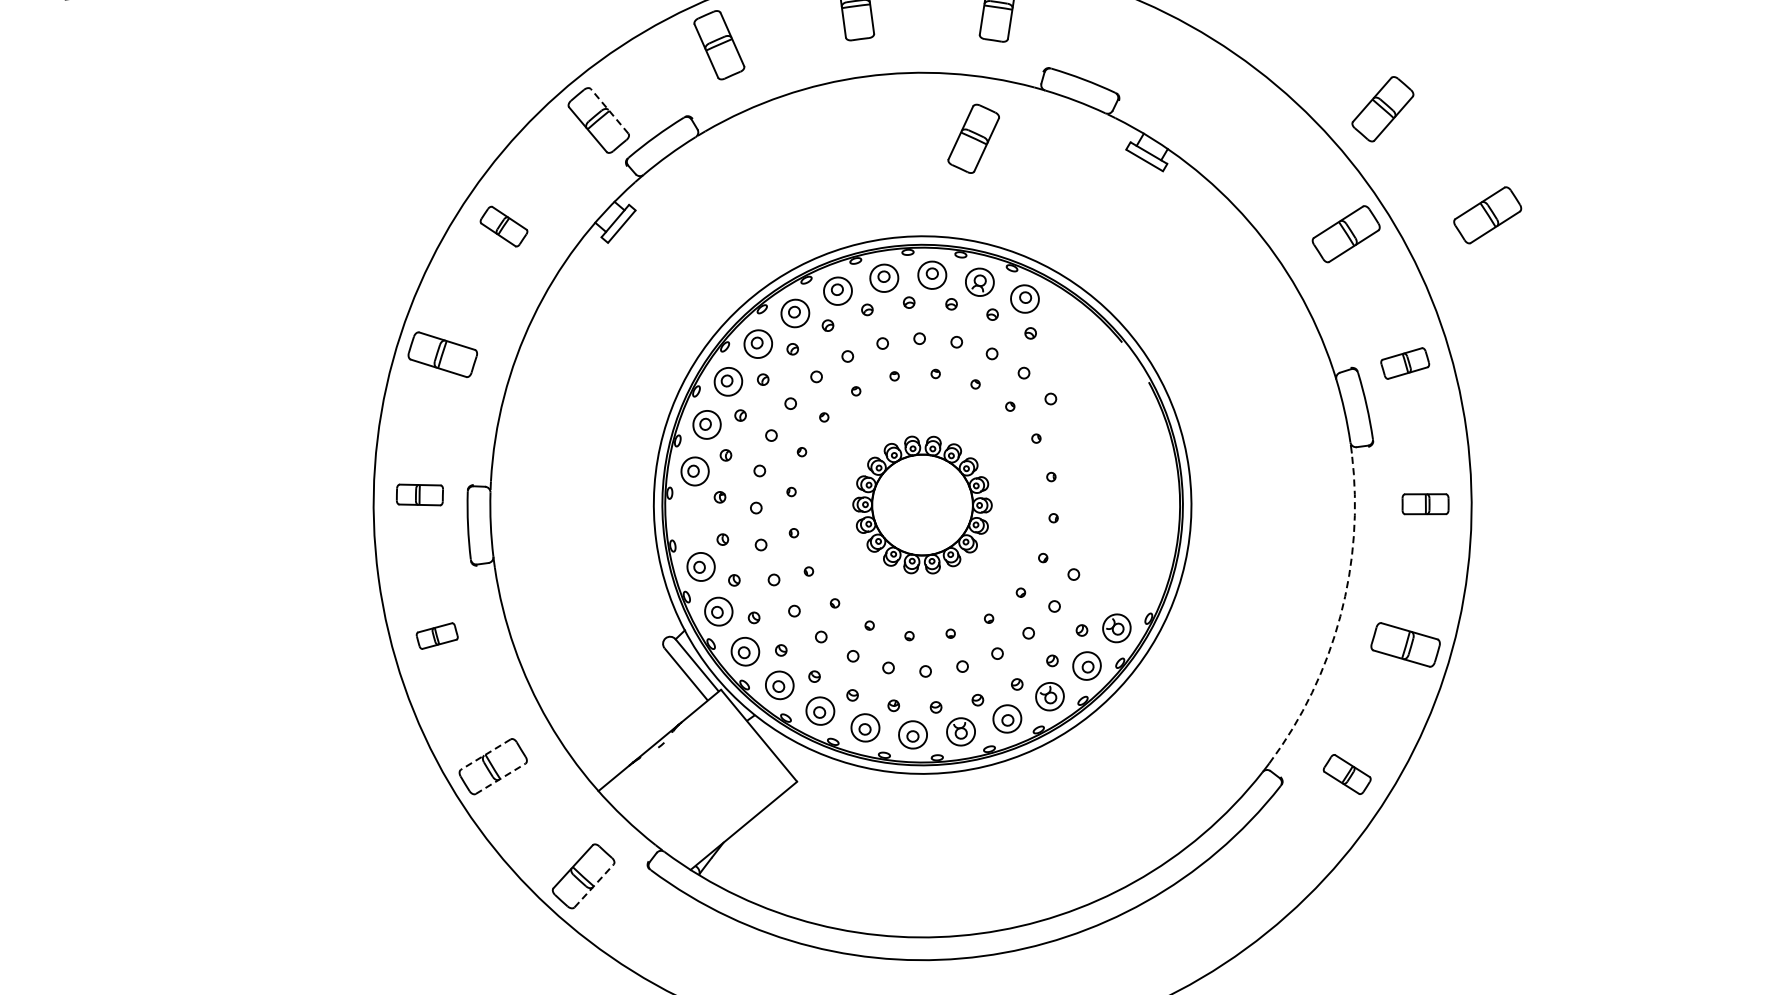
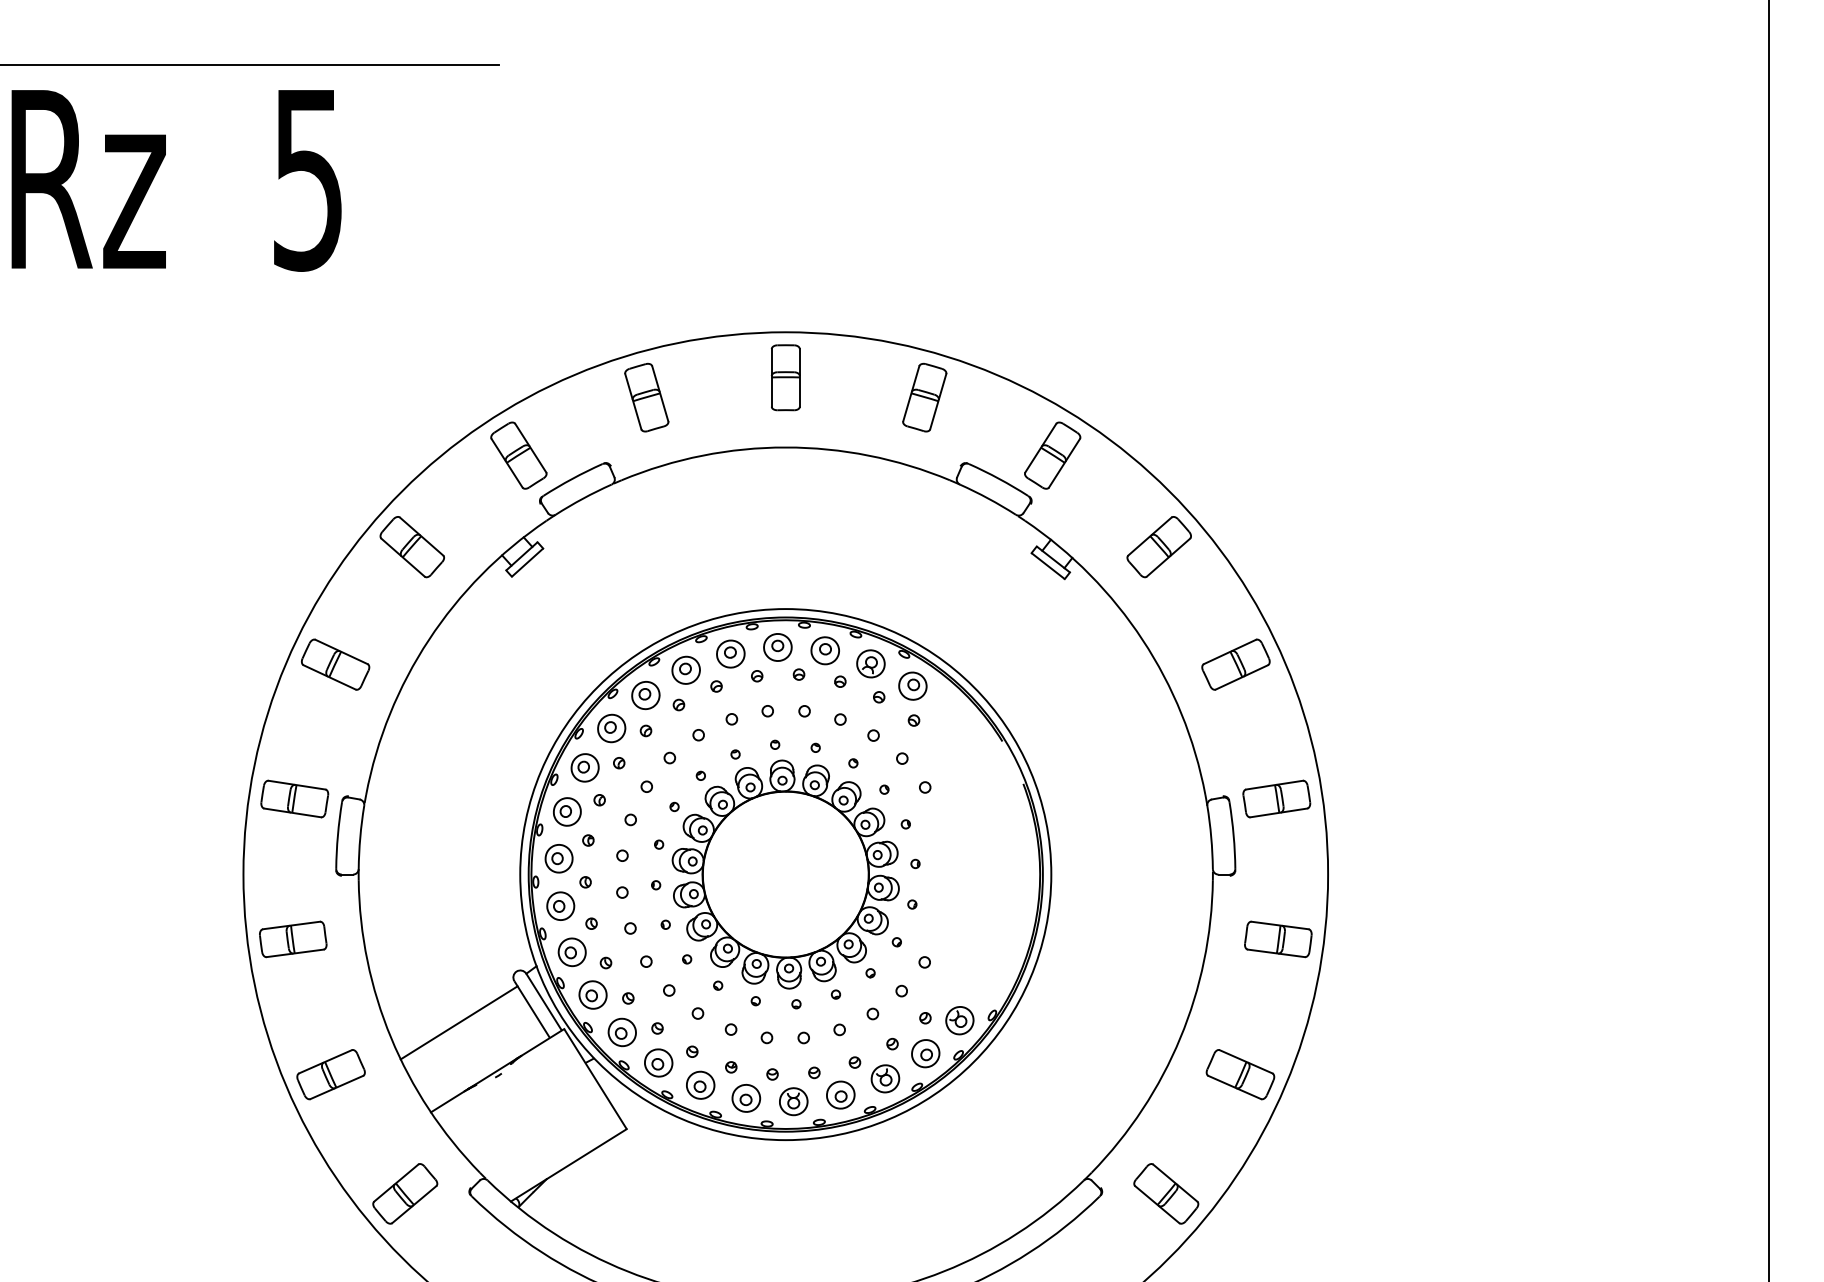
part: (1382, 109) -> (1158, 547), moved
line: (609, 111) -> (530, 448), dashed -> solid
part: (973, 138) -> (1052, 455), moved
part: (1487, 215) -> (1376, 664), removed
part: (503, 227) -> (411, 547), size x1.43
part: (1404, 363) -> (1276, 798), size x1.43
part: (419, 494) -> (294, 798), size x1.43
part: (1425, 504) -> (1278, 939), size x1.43
part: (922, 505) -> (785, 874), size x1.67
part: (692, 519) -> (558, 858), added
arc: (1340, 616) -> (1180, 1038), dashed -> solid
part: (437, 636) -> (293, 939), size x1.67
line: (614, 697) -> (458, 1022), added
line: (485, 754) -> (325, 1061), dashed -> solid
part: (1347, 774) -> (1166, 1193), size x1.43
line: (500, 778) -> (336, 1087), dashed -> solid
line: (594, 885) -> (414, 1204), dashed -> solid

